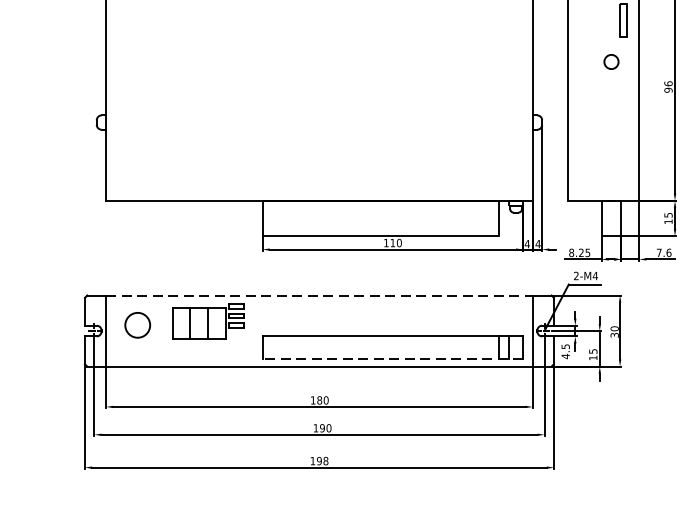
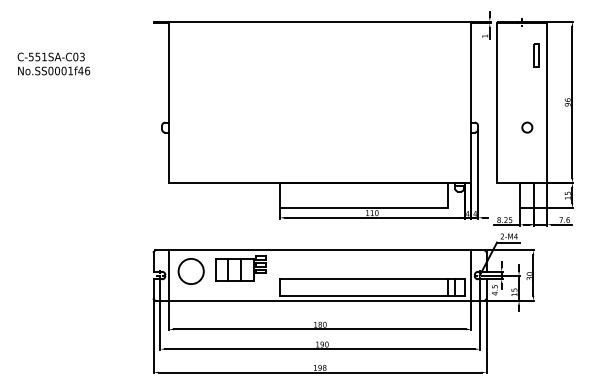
circle: (611, 61) -> (527, 127), moved
line: (320, 295) -> (320, 250), dashed -> solid
circle: (136, 325) -> (190, 271), size x1.43
line: (391, 359) -> (371, 295), dashed -> solid

